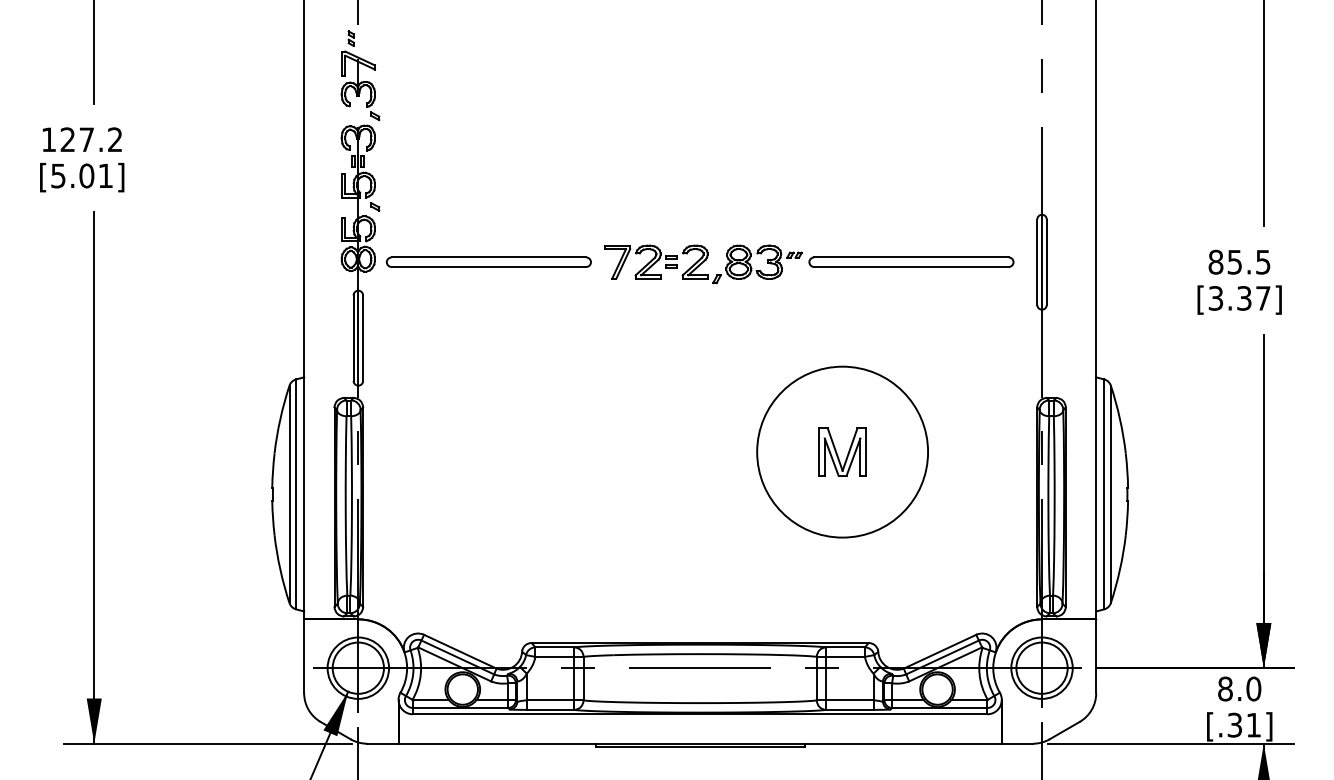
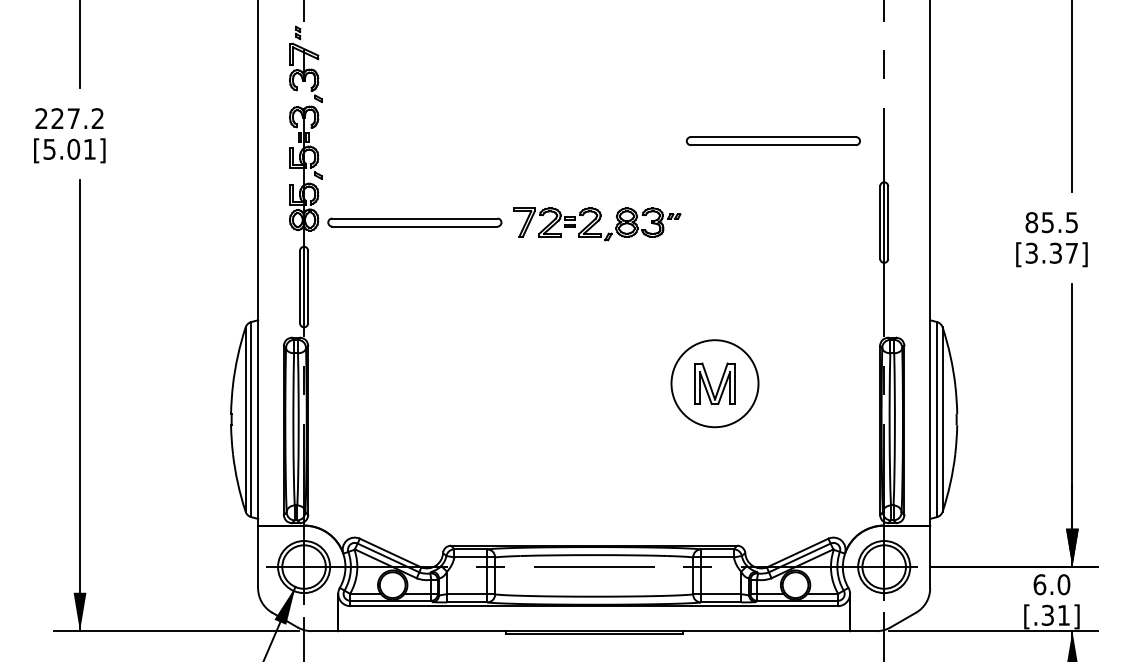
text: (48, 139) -> (41, 118), 127.2 -> 227.2
part: (911, 261) -> (773, 140), moved
circle: (842, 451) -> (714, 383), size x0.6
text: (1225, 688) -> (1039, 584), 8.0 -> 6.0

